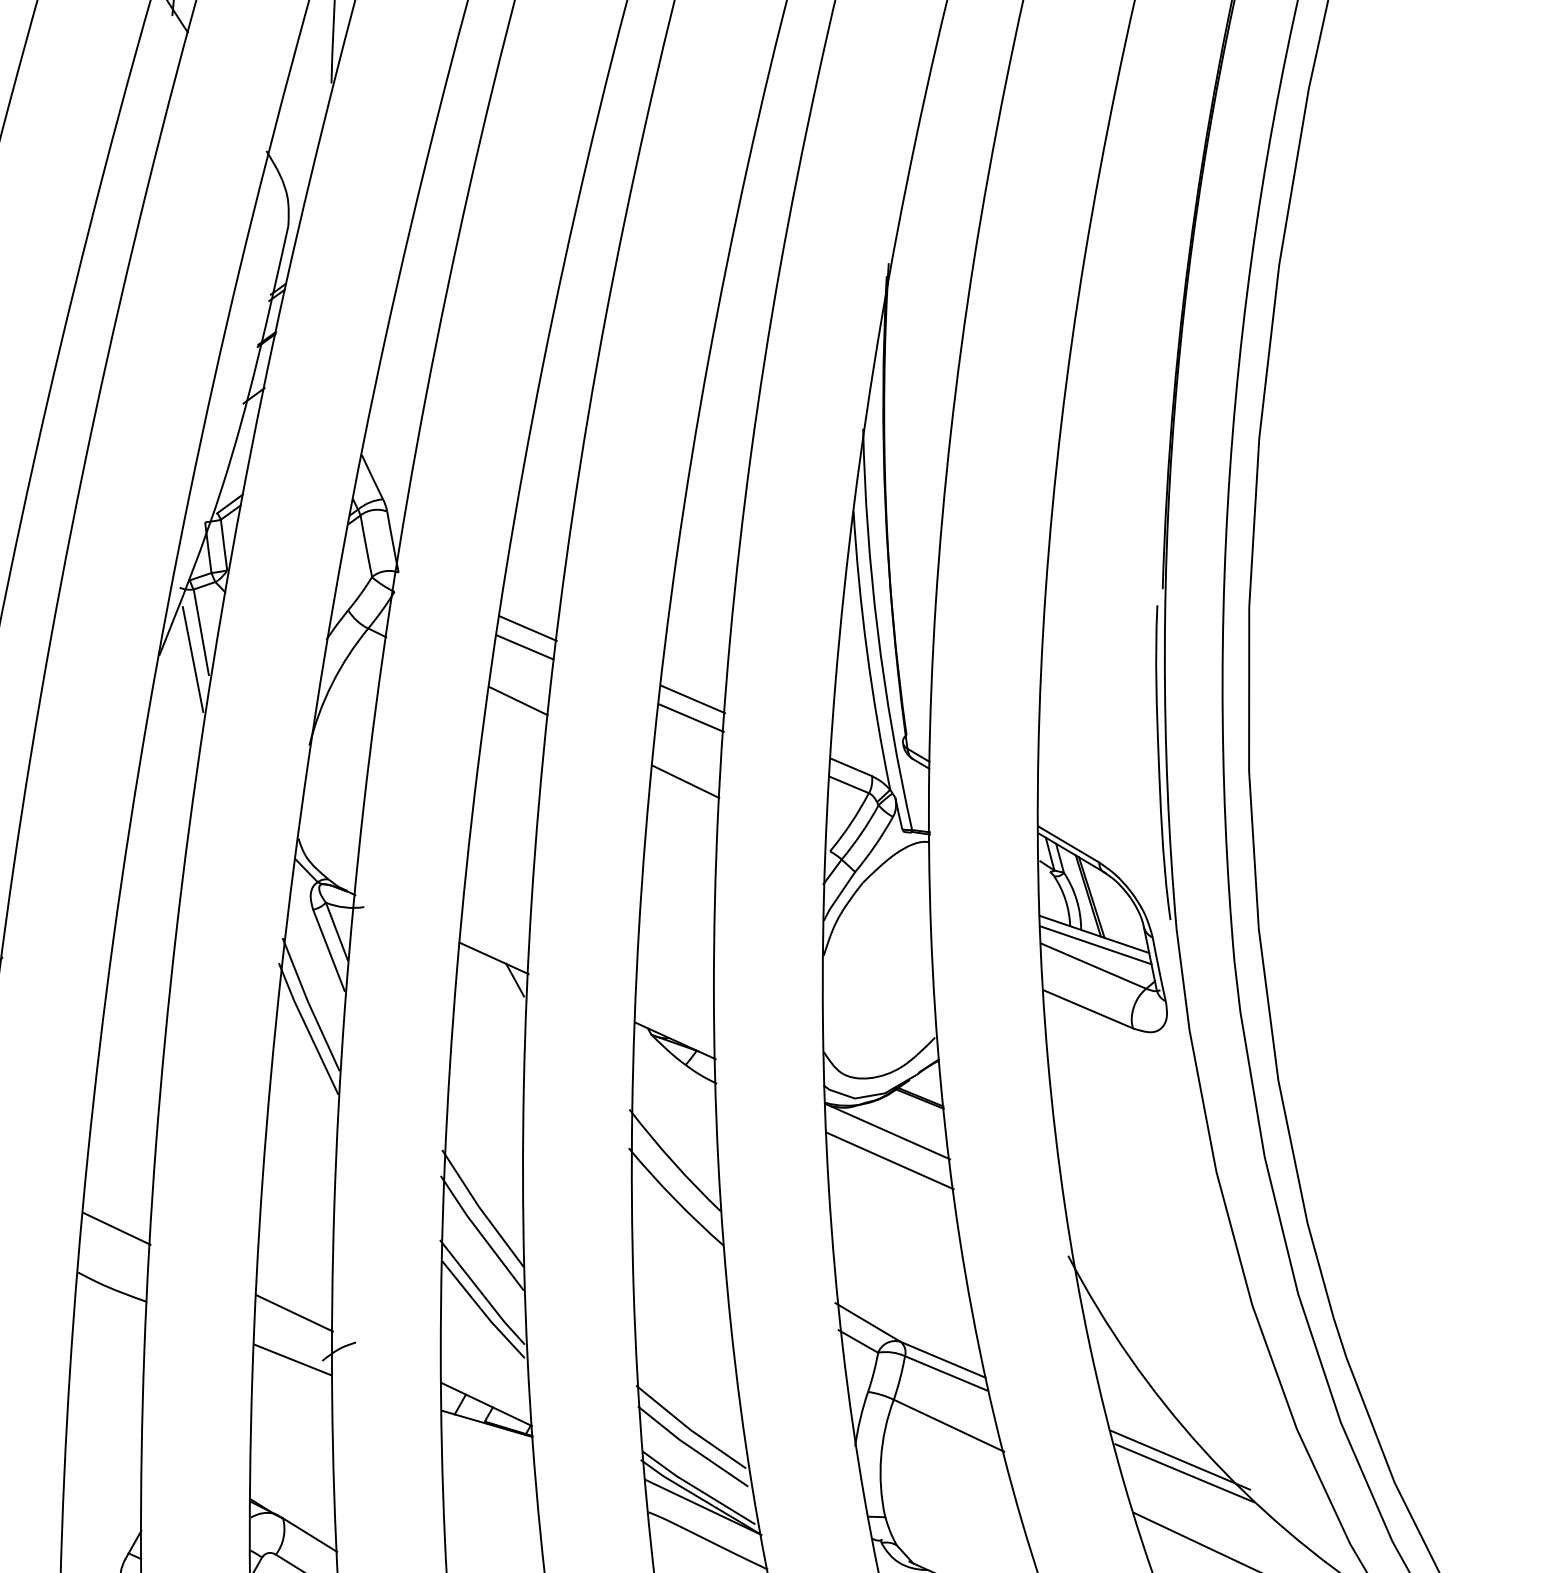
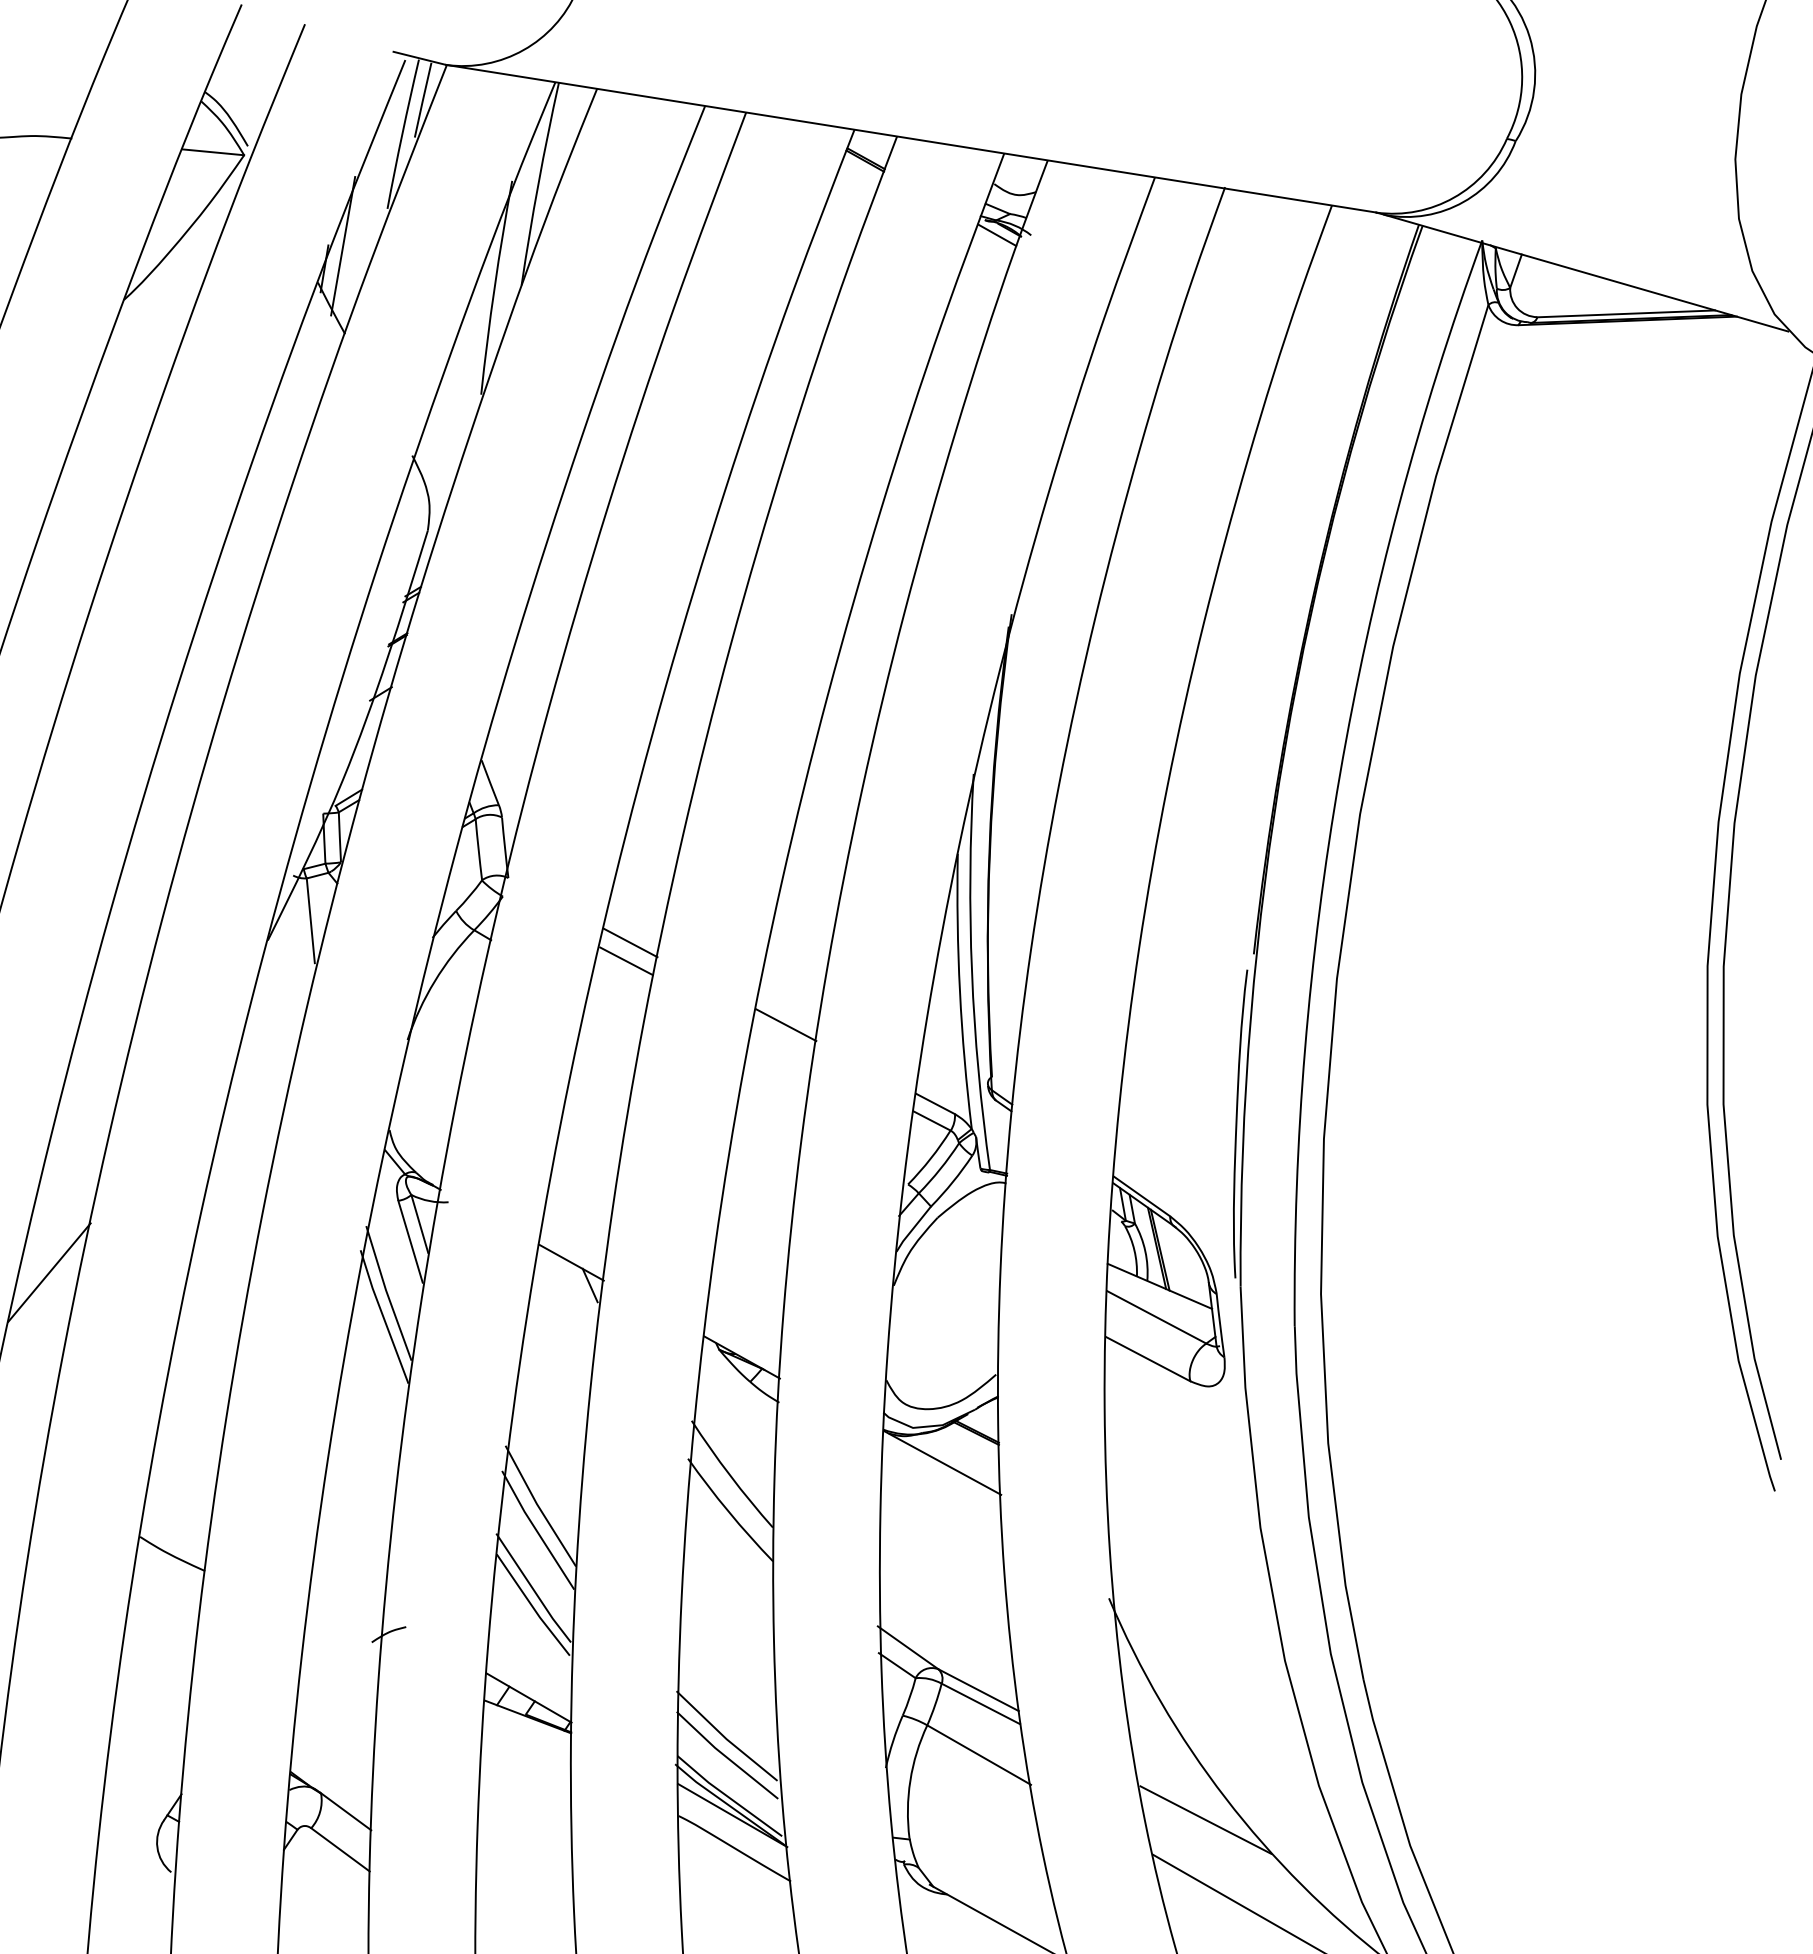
line: (192, 659) -> (300, 946), removed
line: (518, 700) -> (615, 1012), removed
line: (690, 717) -> (782, 1042), removed
line: (685, 781) -> (772, 1104), removed
line: (1095, 945) -> (1160, 1297), removed
line: (890, 1160) -> (942, 1491), removed
line: (115, 1228) -> (180, 1496), removed
line: (294, 1313) -> (348, 1593), removed
line: (292, 1359) -> (342, 1638), removed
line: (1180, 1459) -> (1202, 1806), removed

